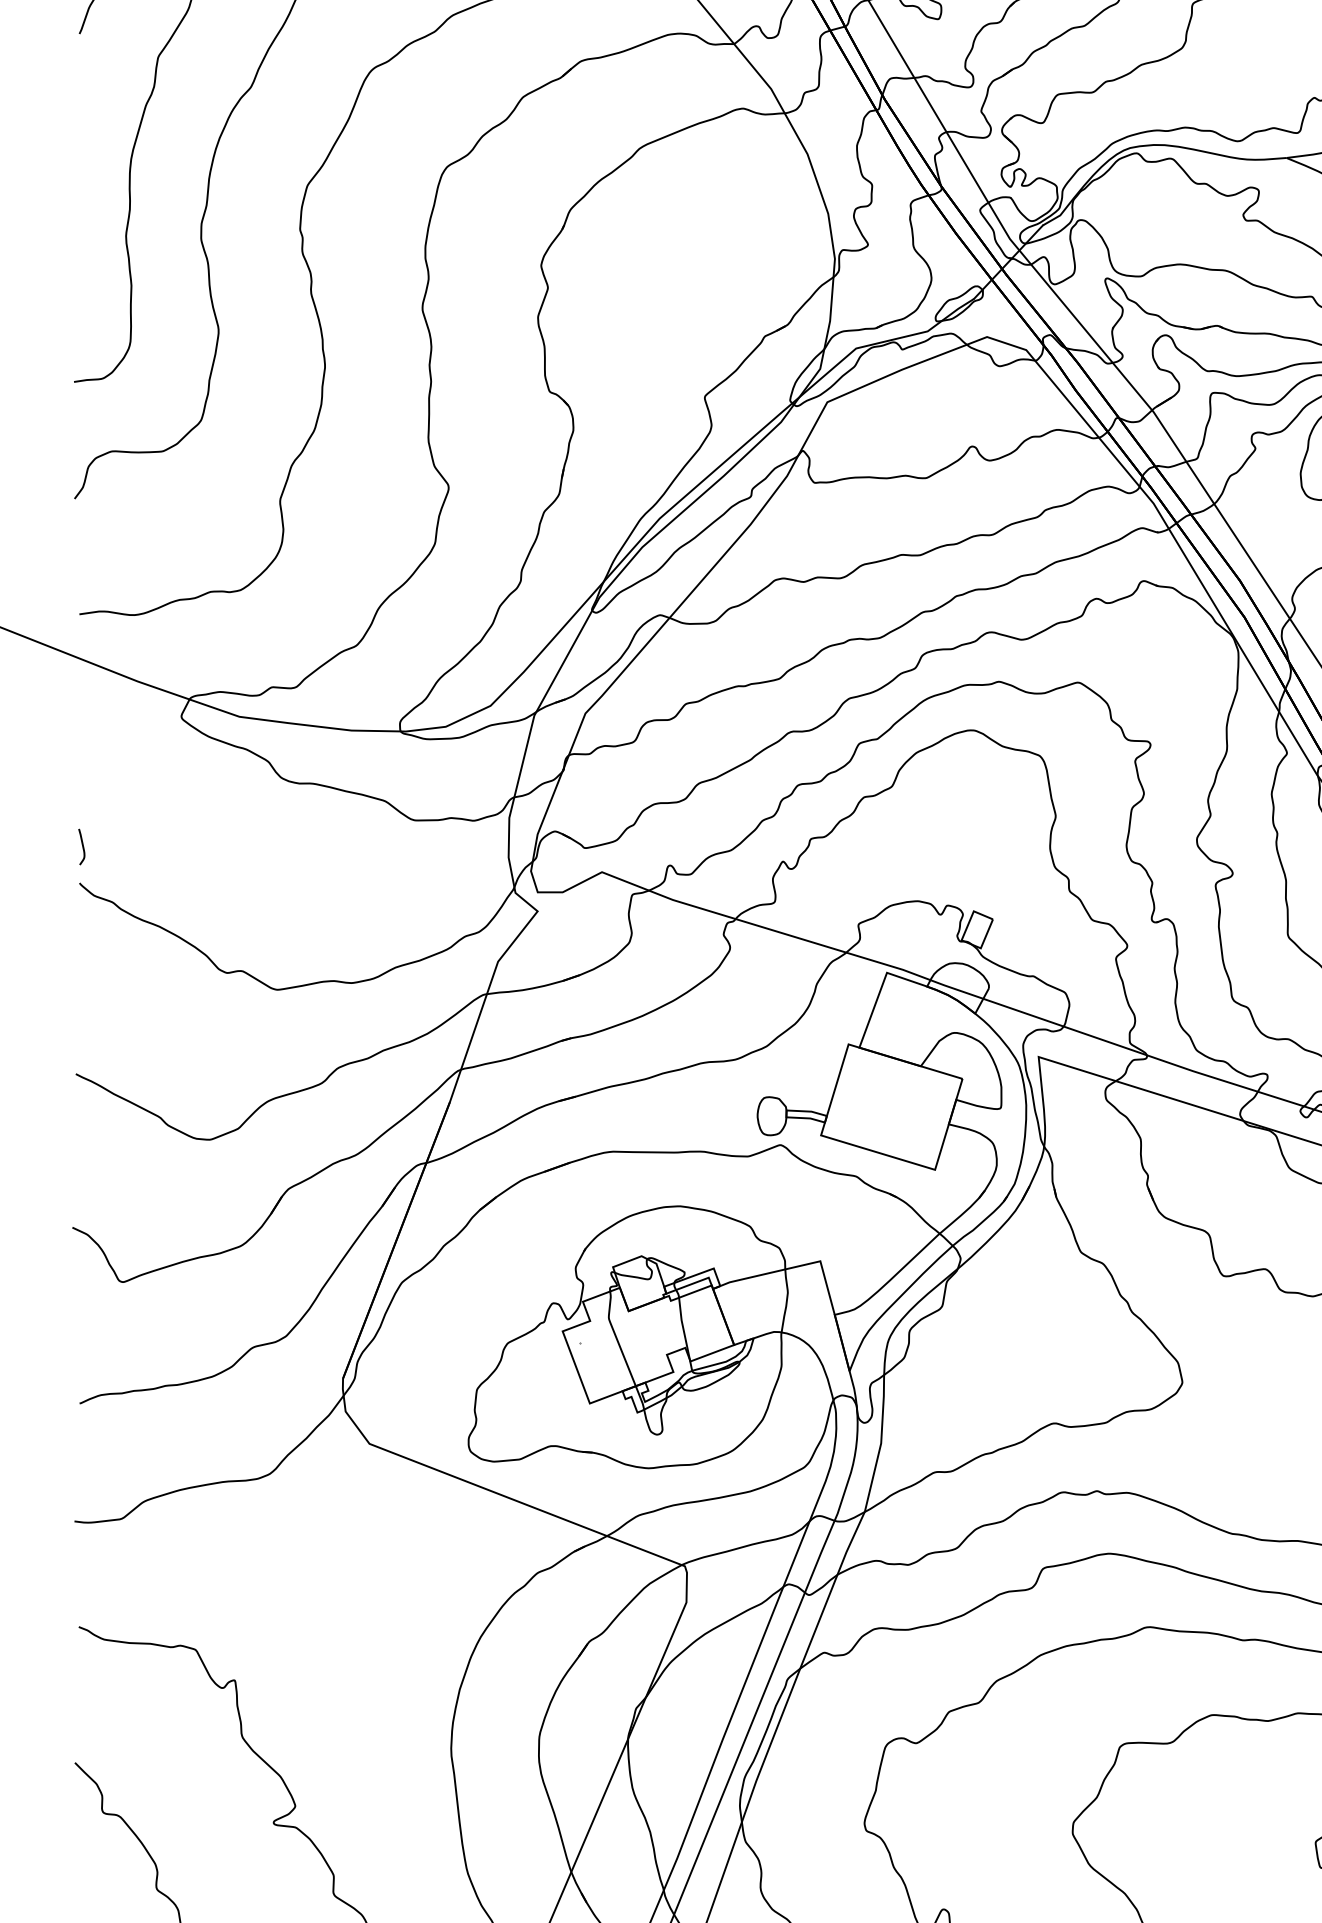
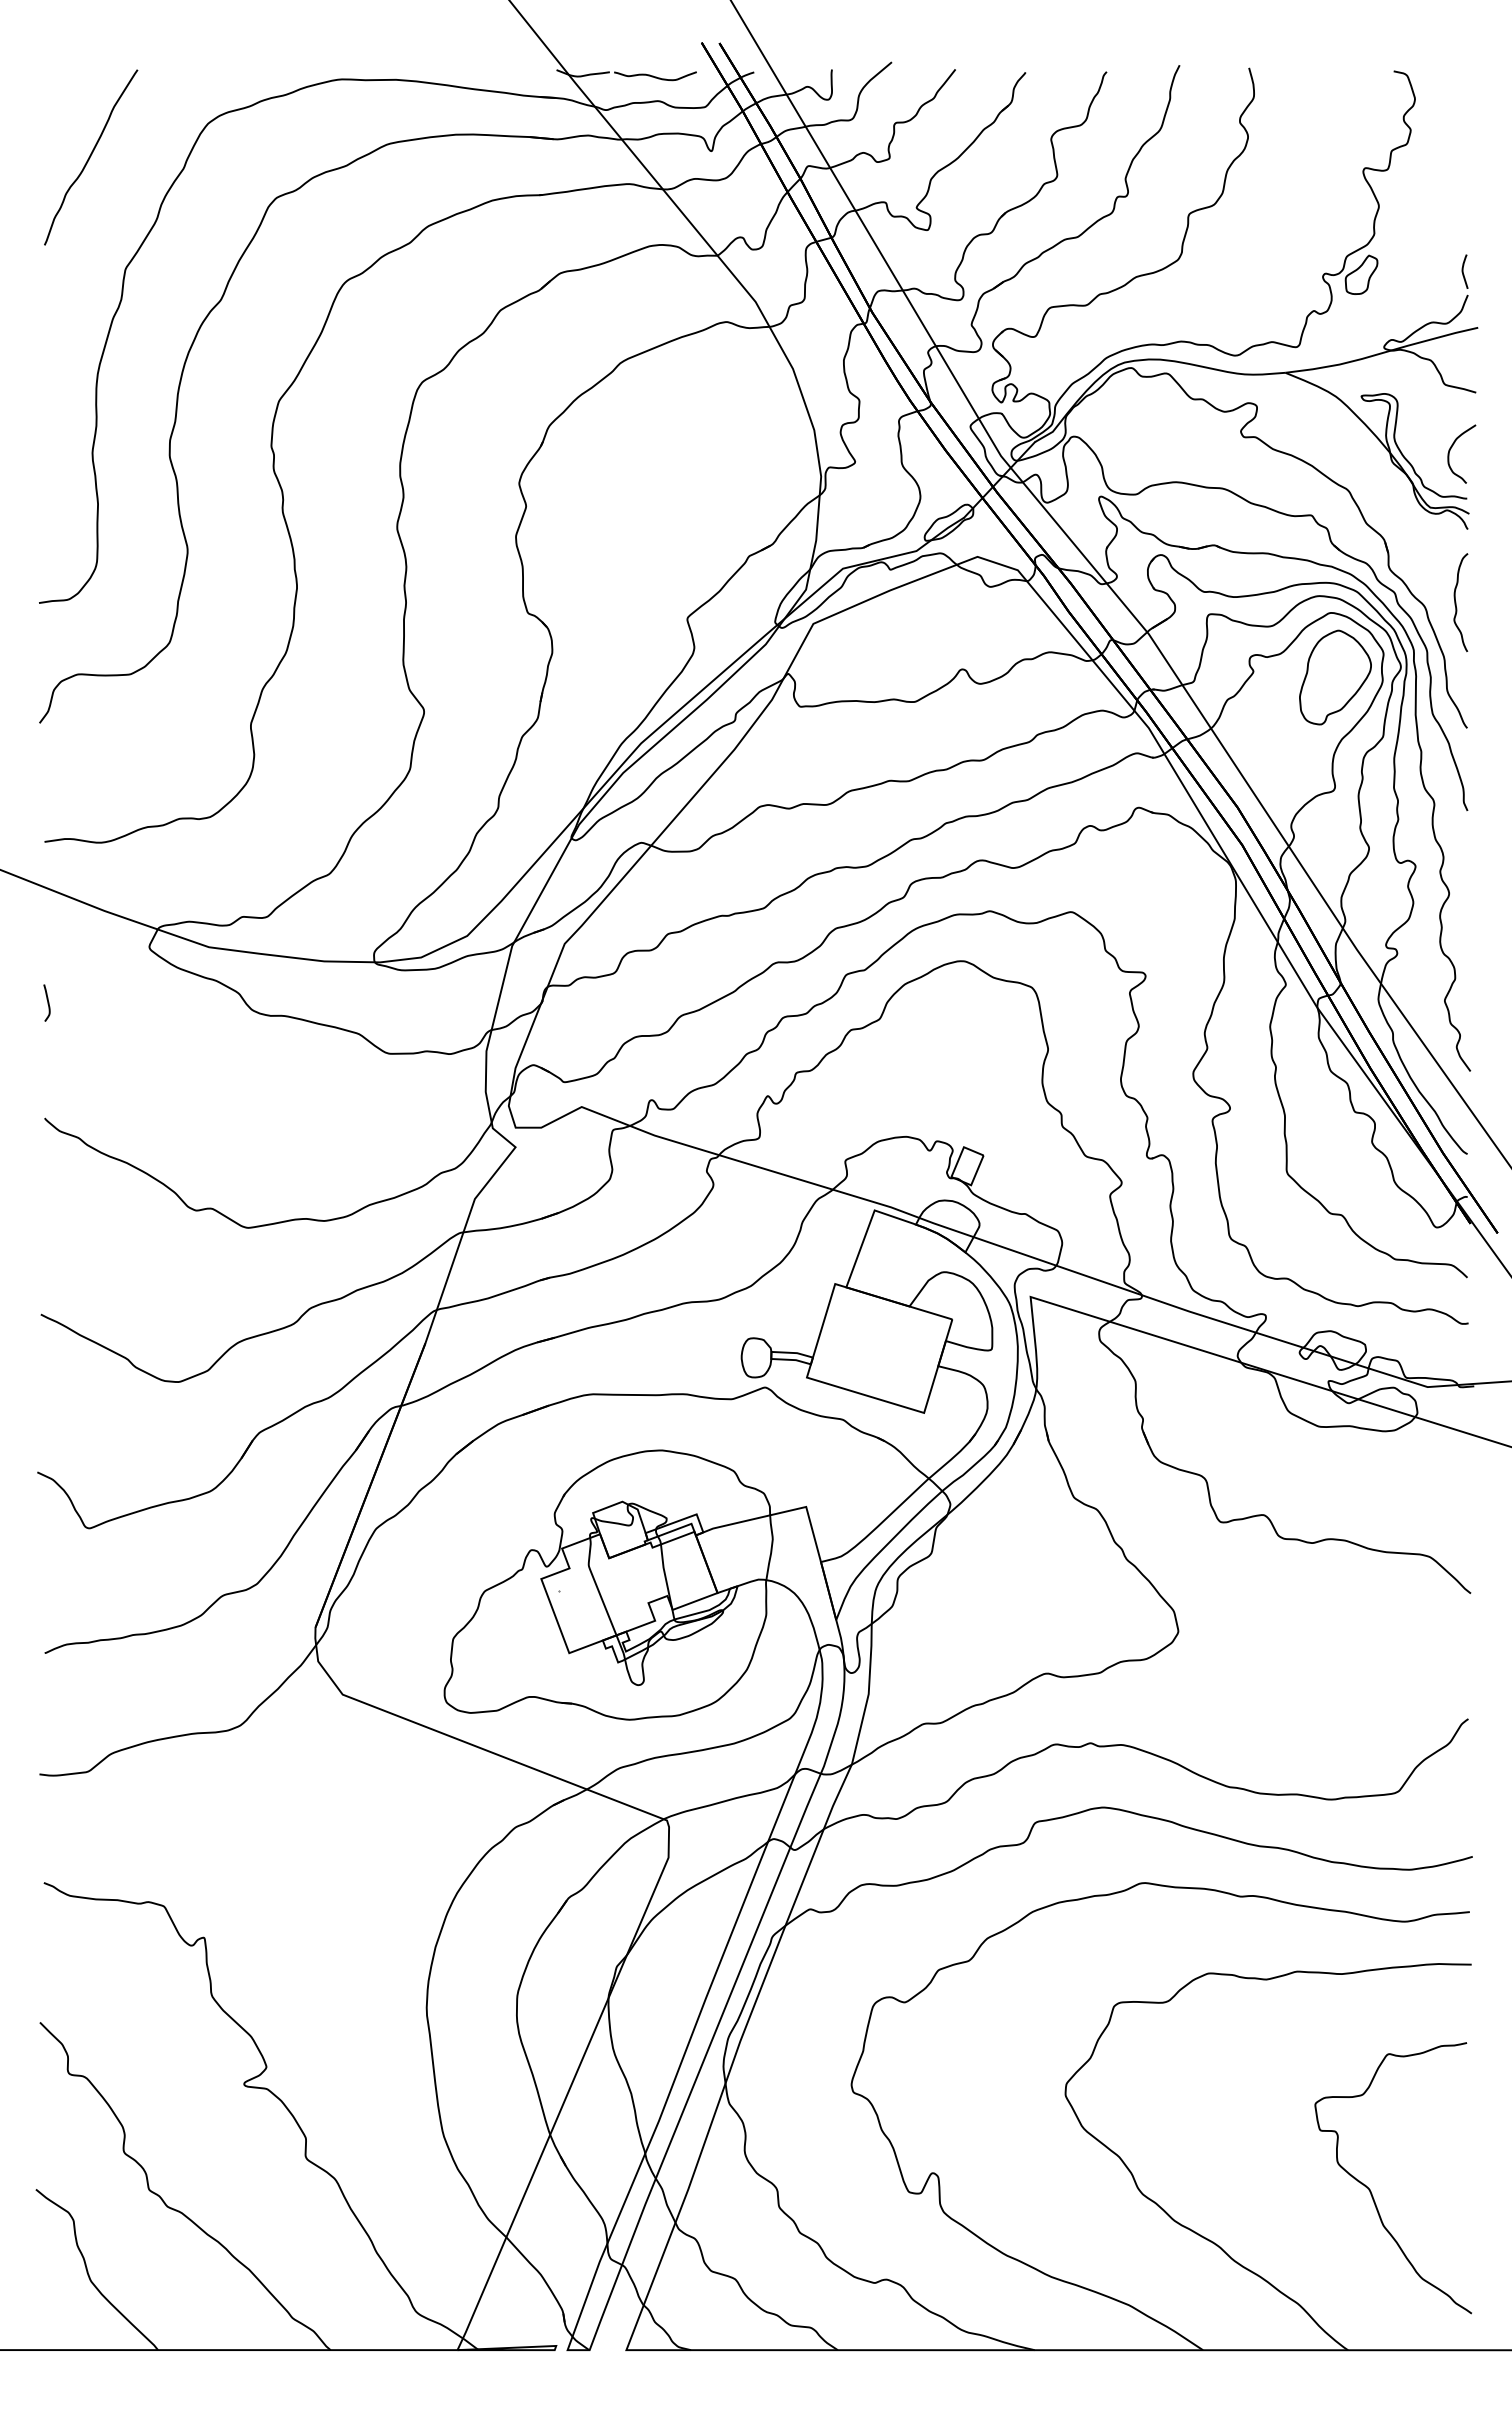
curve: (82, 846) -> (47, 1002), moved

